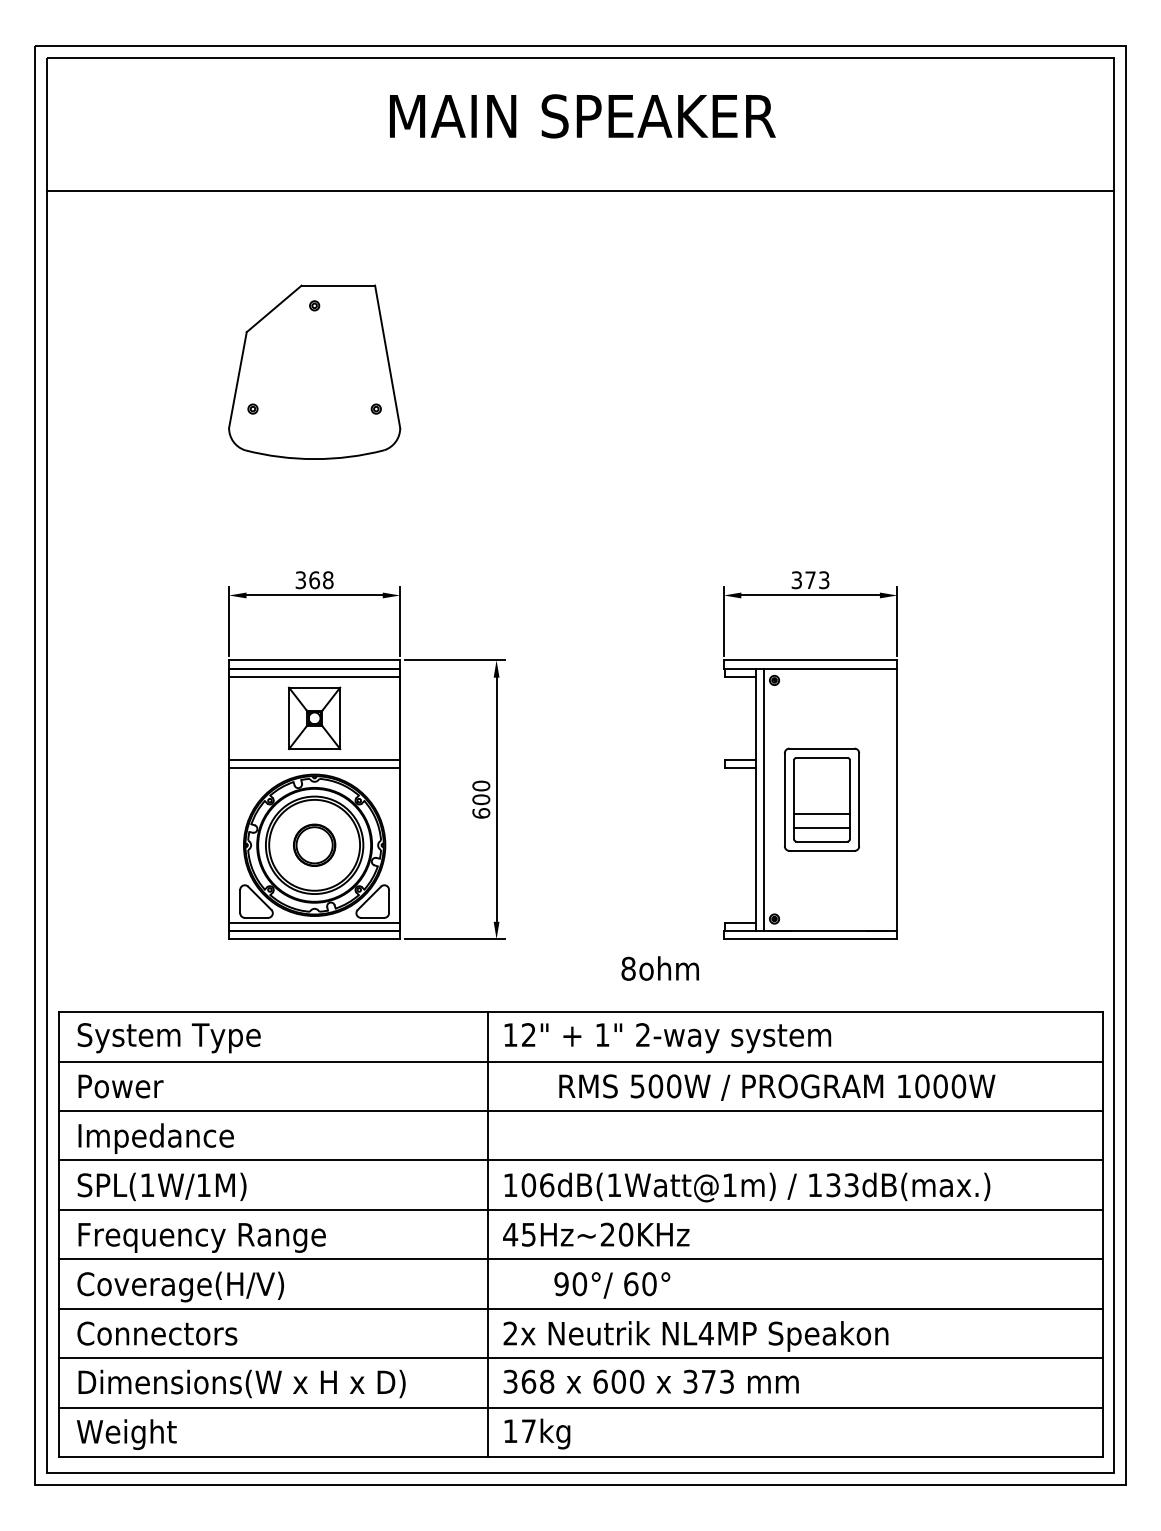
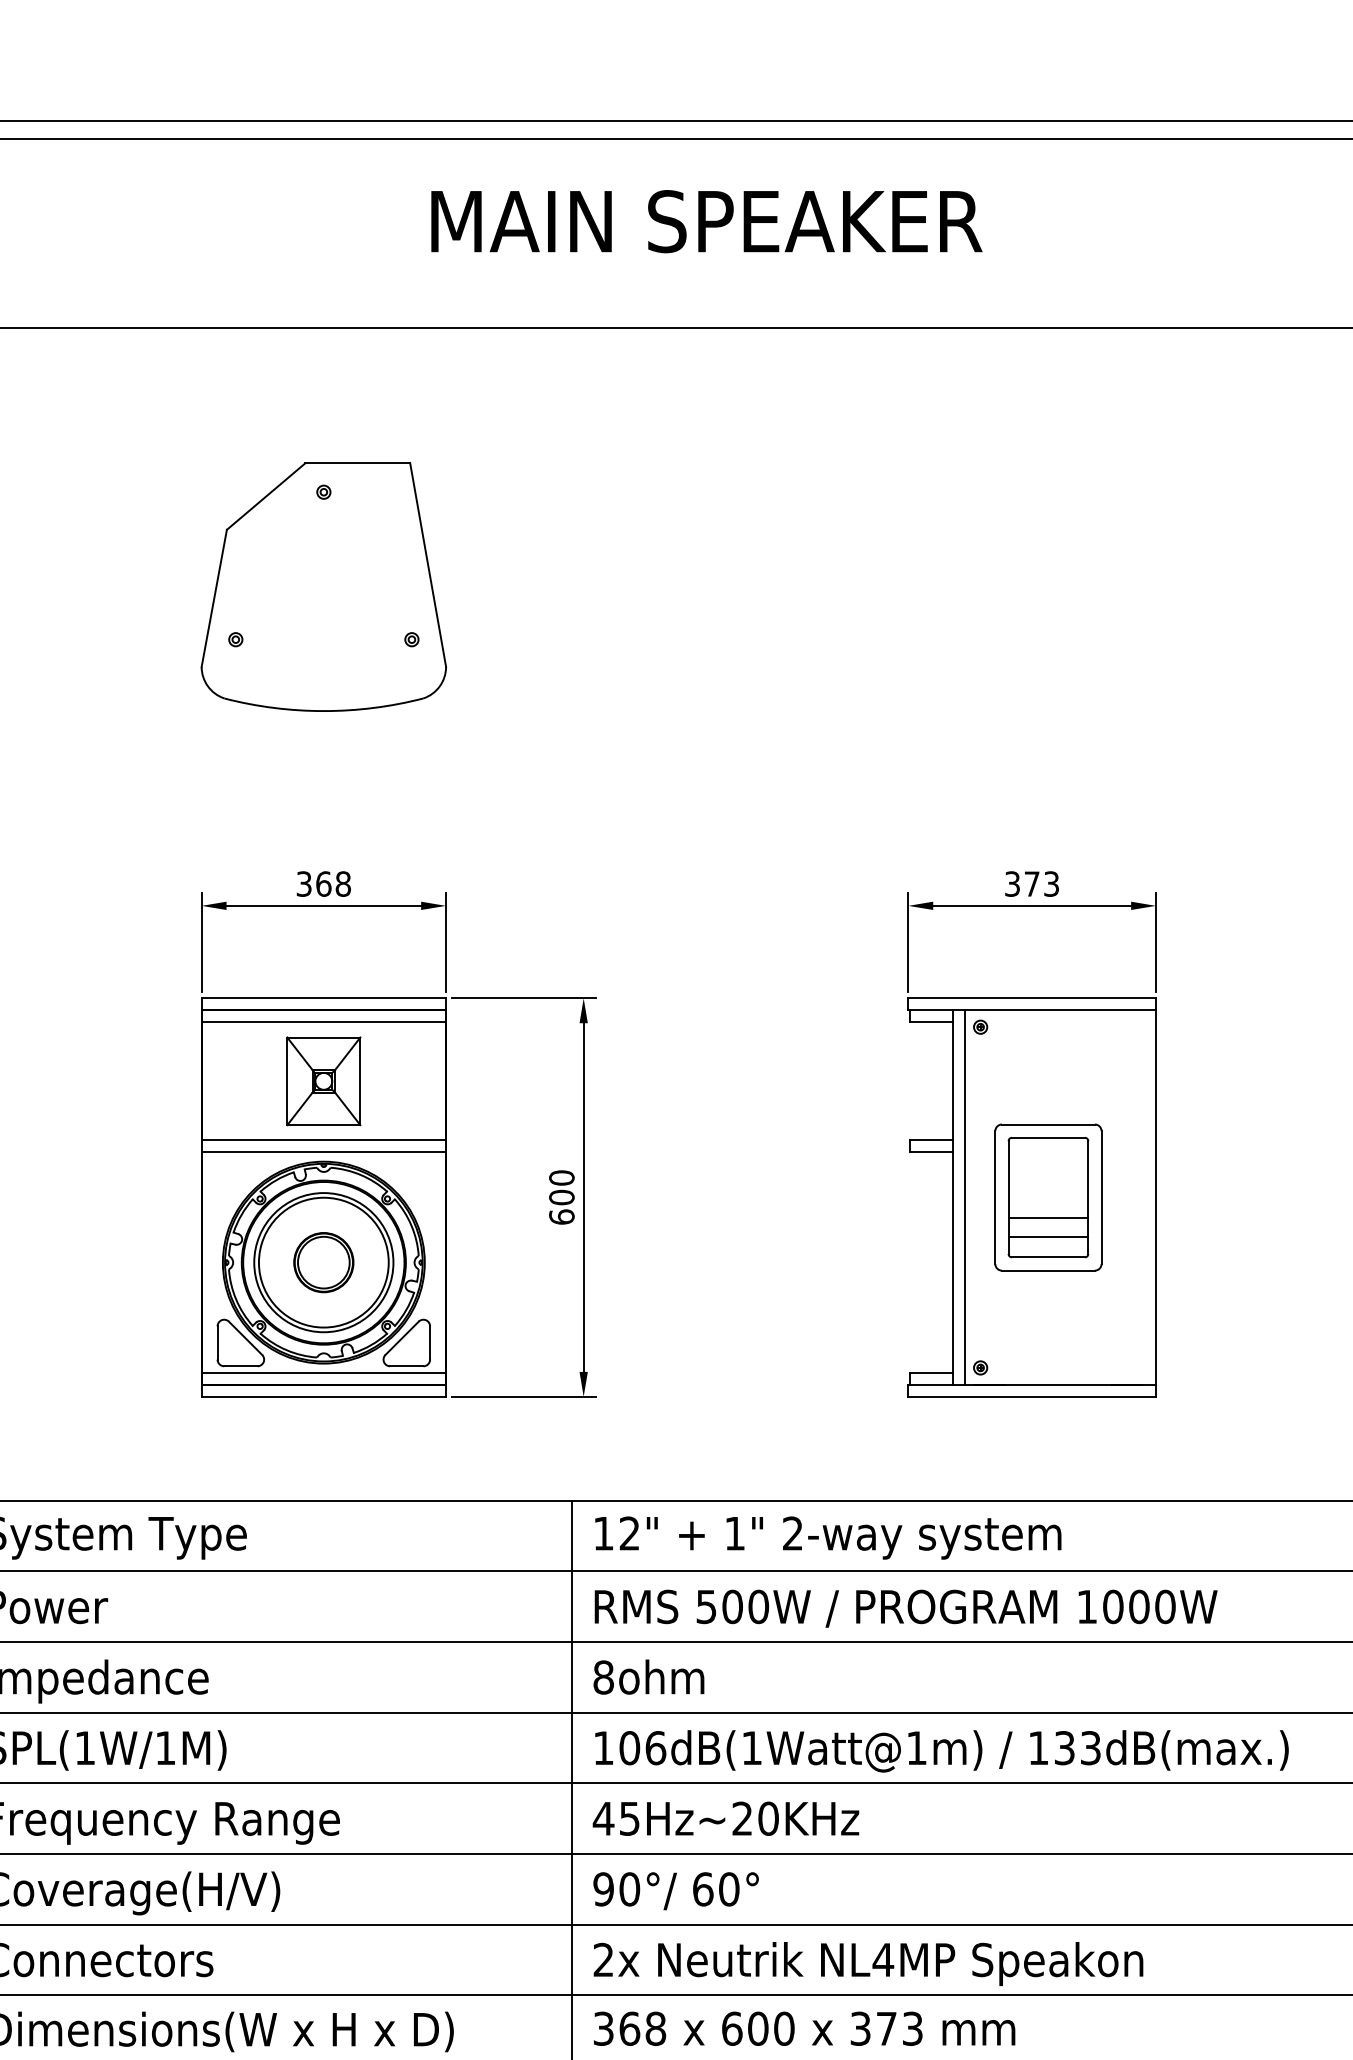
text: (659, 968) -> (647, 1677), moved
text: (777, 1087) -> (906, 1608), moved
text: (612, 1285) -> (676, 1891), moved

